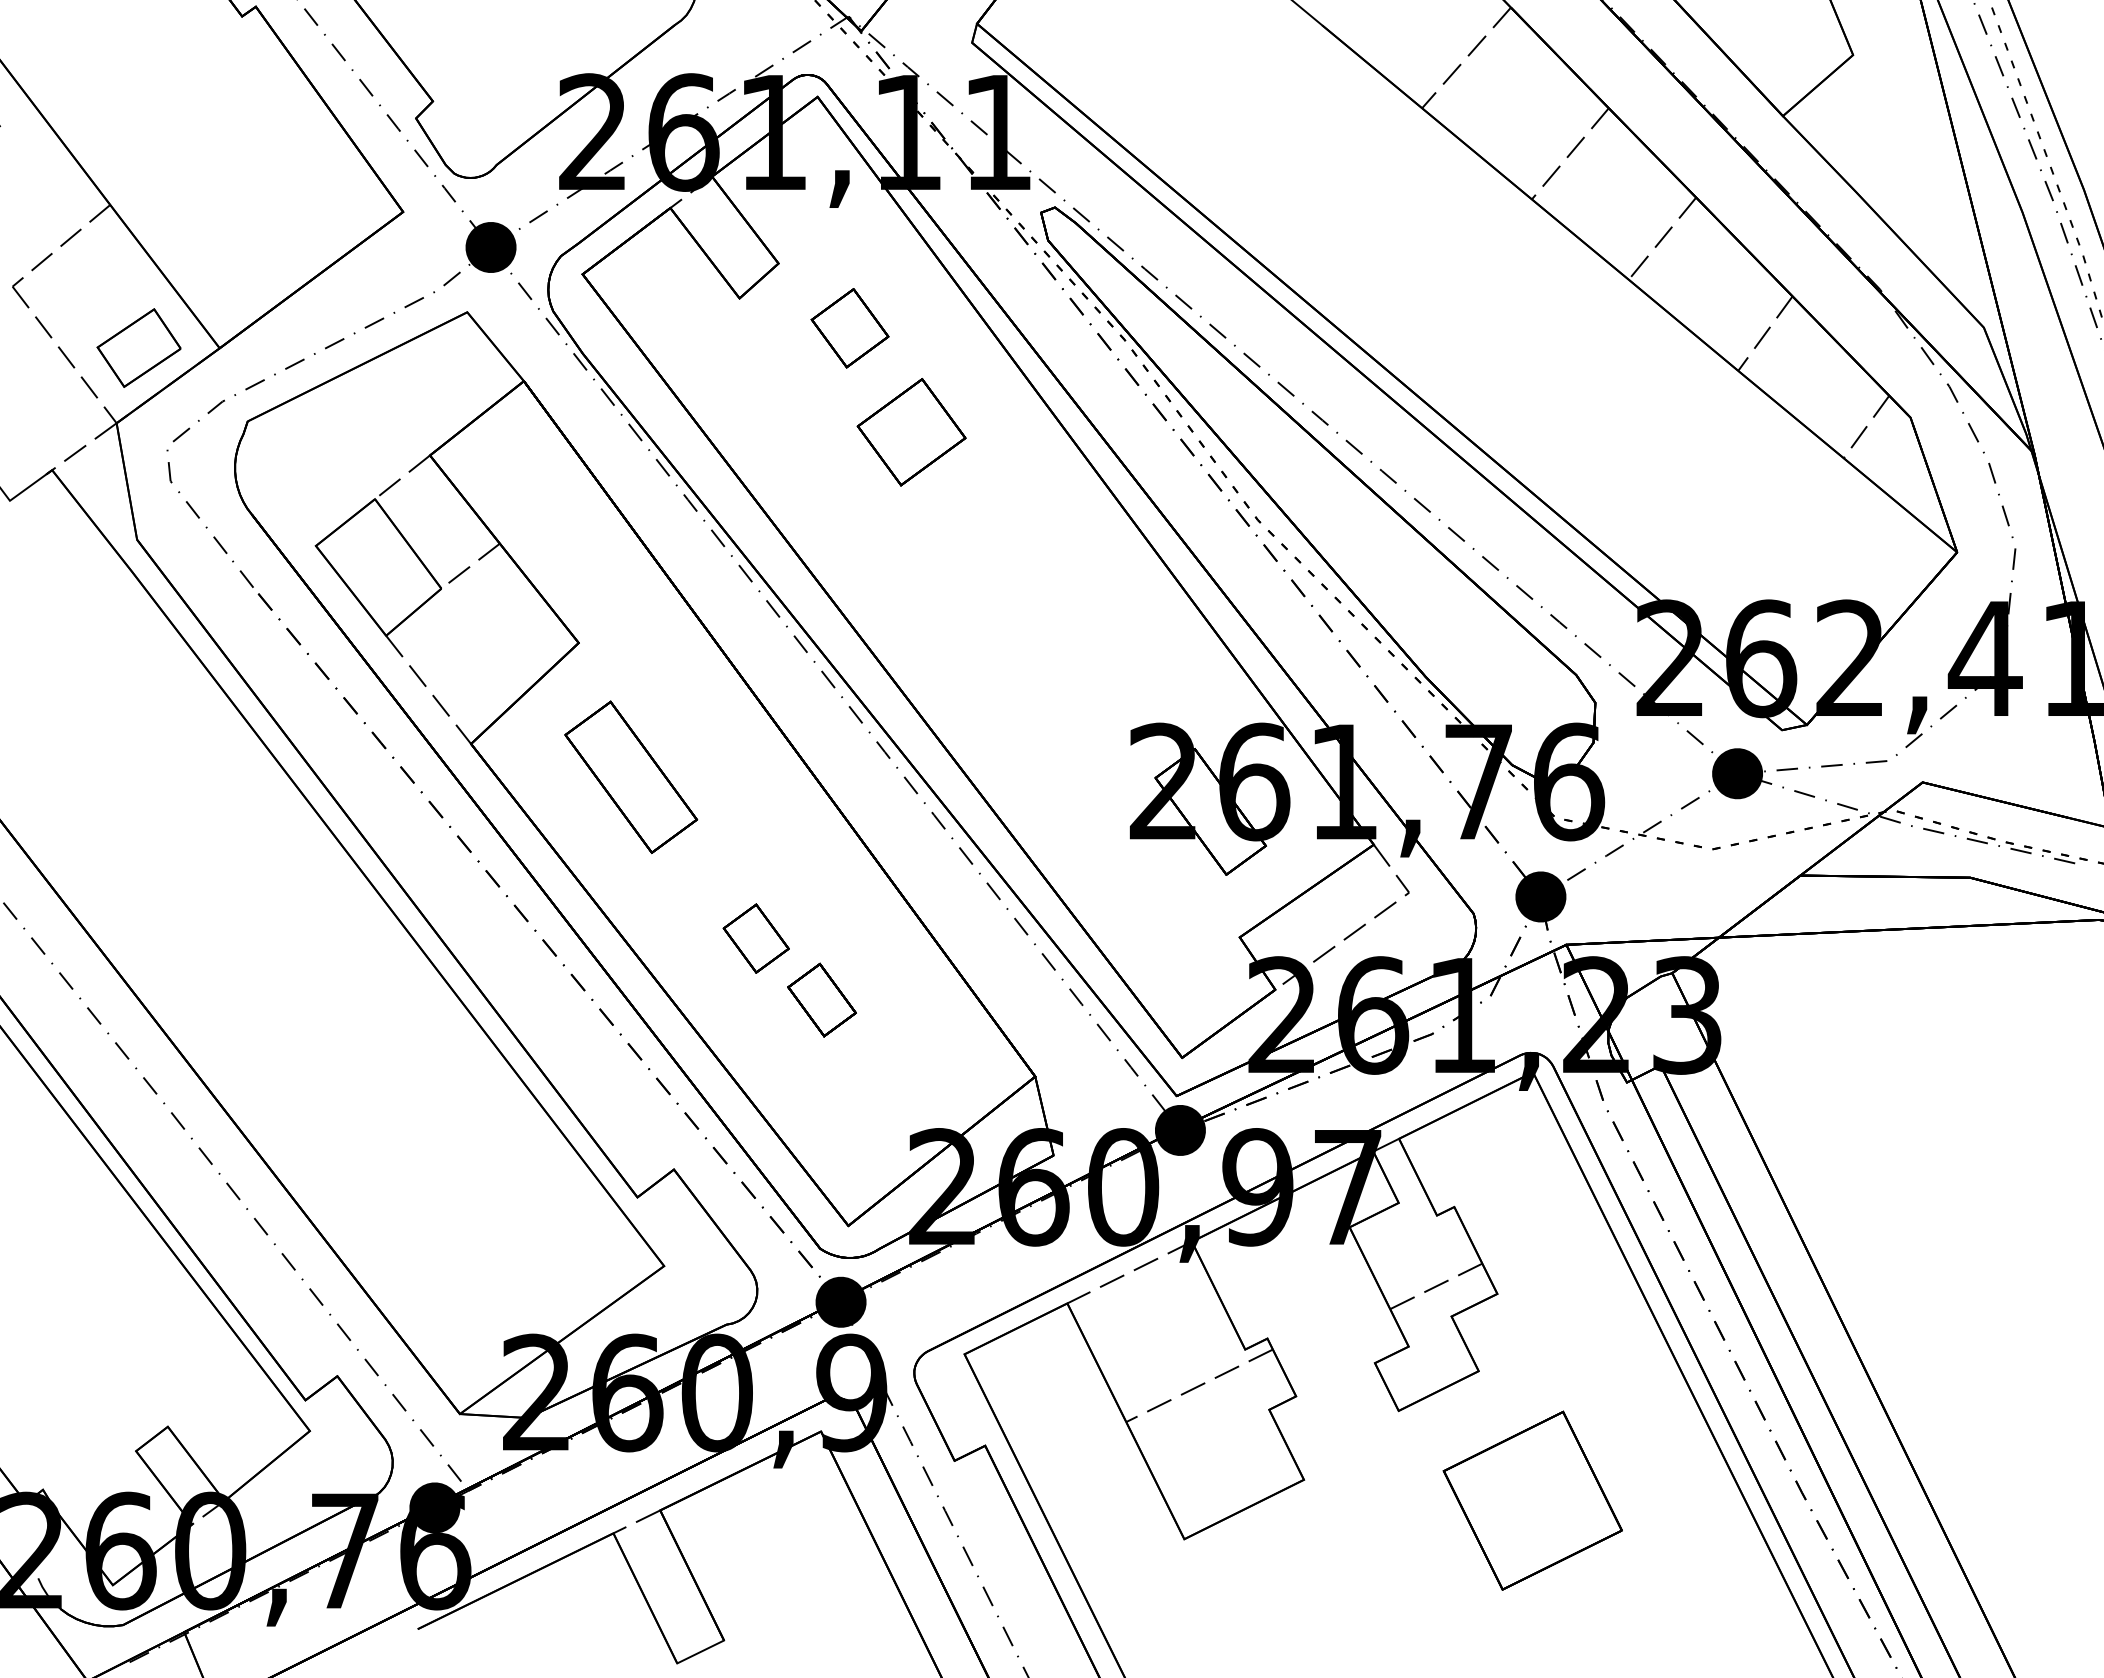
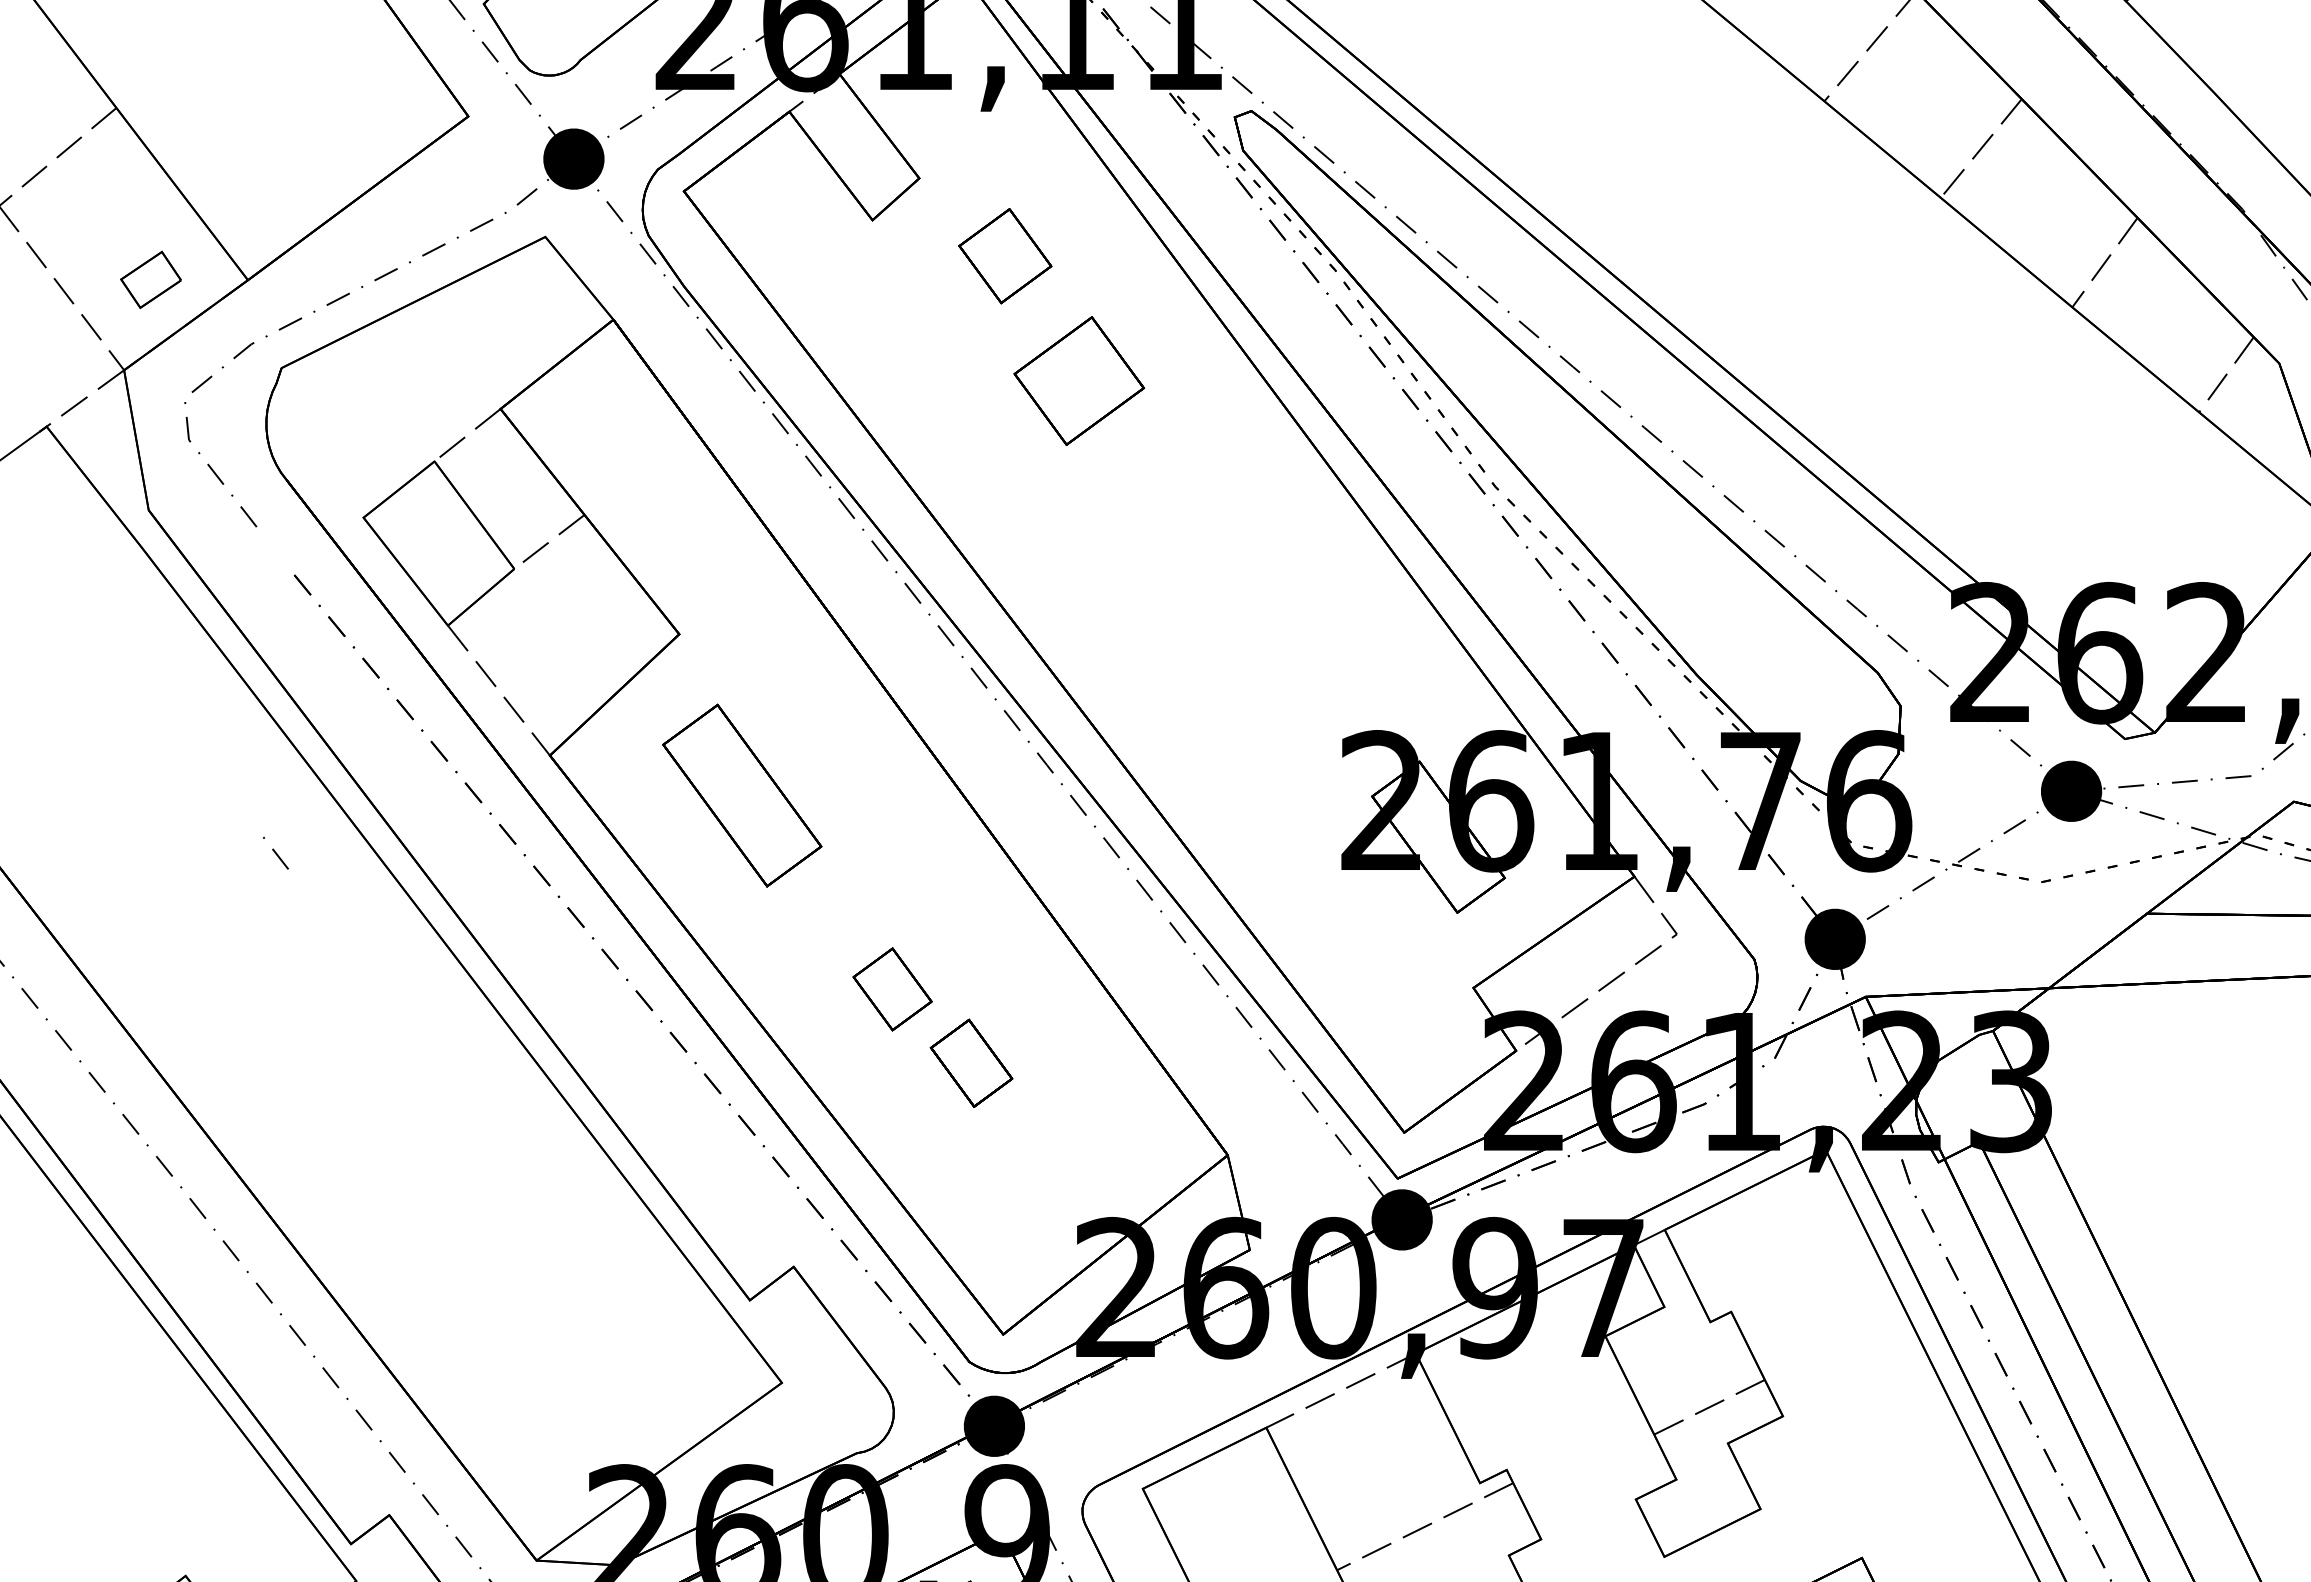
part: (138, 347) -> (150, 279), size x0.6
line: (242, 573) -> (275, 852), moved

